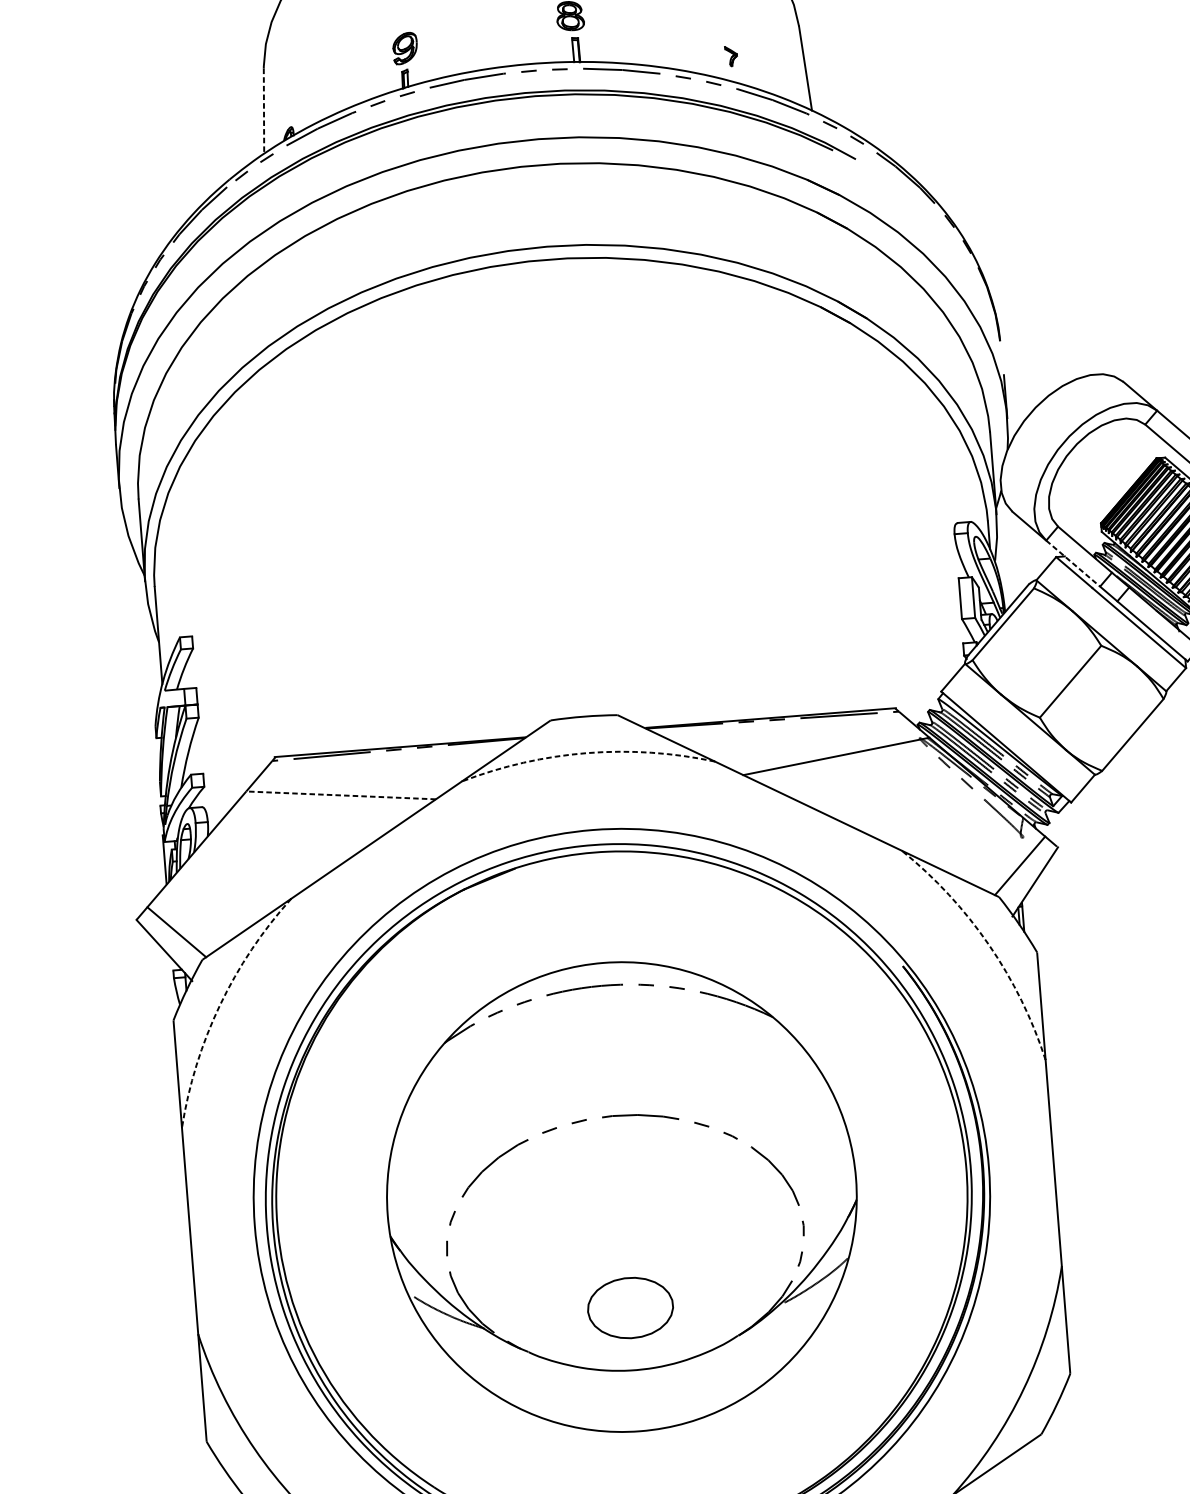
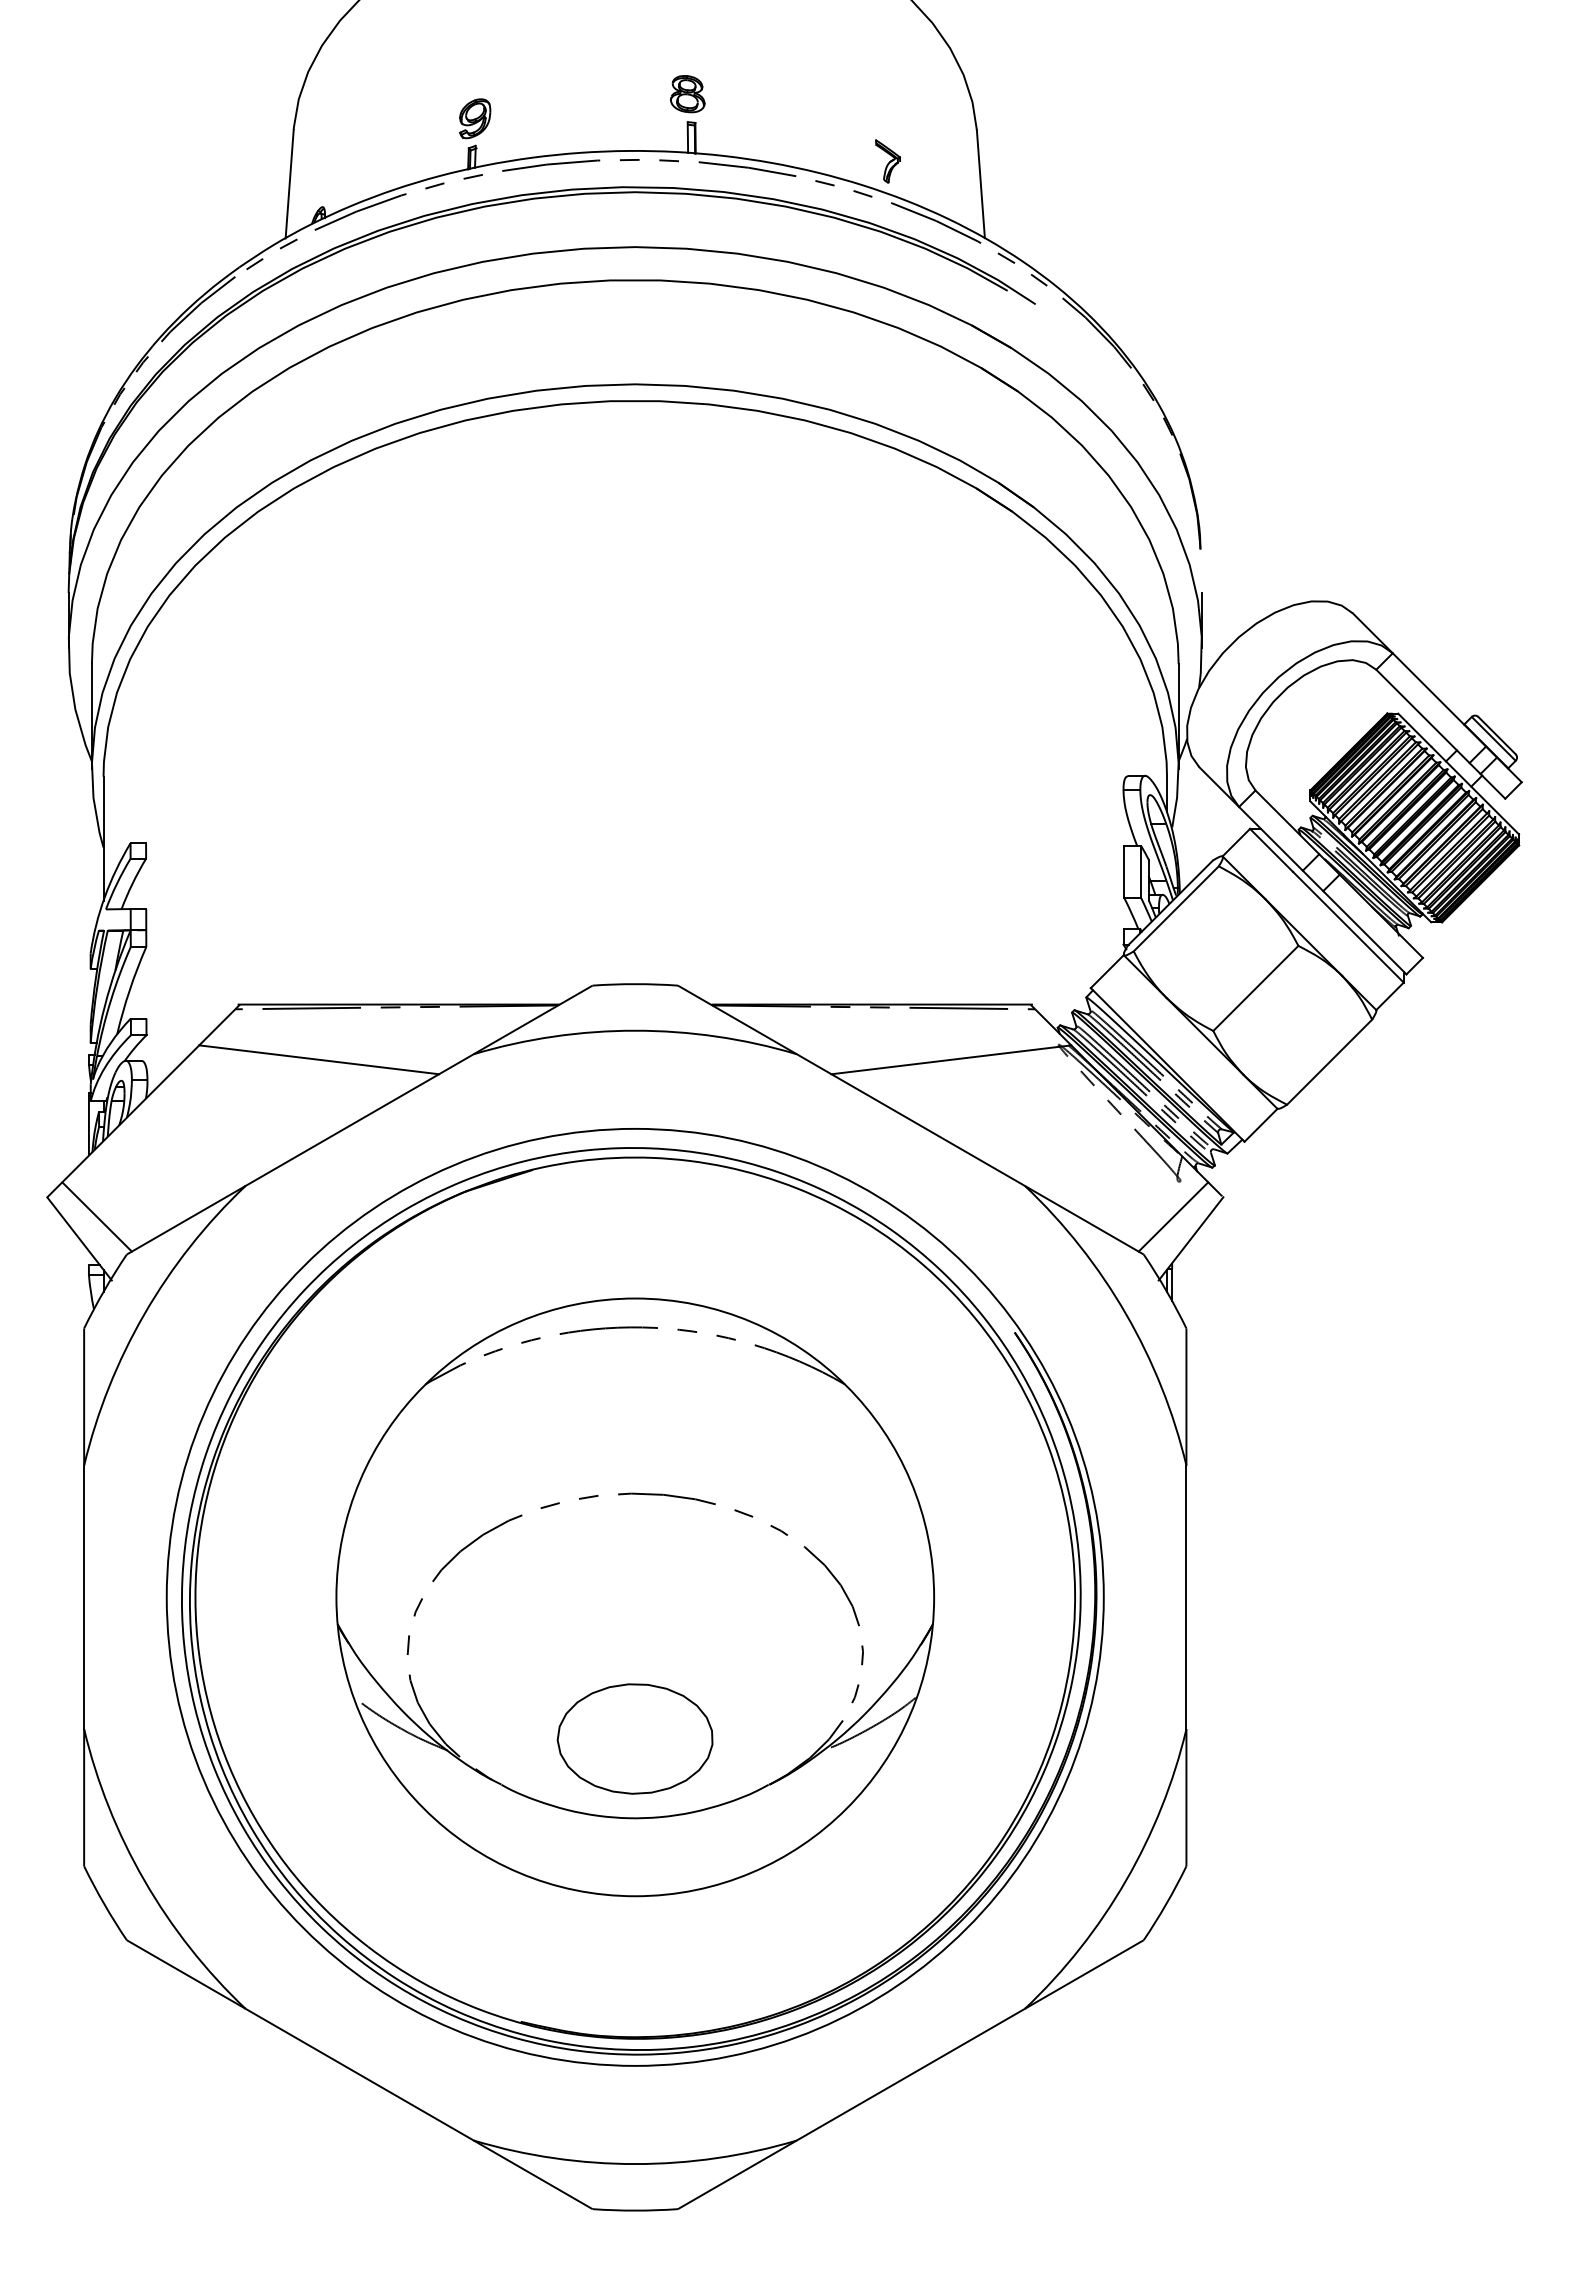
part: (730, 56) -> (887, 161), size x1.67
line: (263, 111) -> (289, 184), dashed -> solid
line: (1073, 564) -> (1271, 839), dashed -> solid
arc: (587, 752) -> (635, 1030), dashed -> solid
line: (341, 795) -> (319, 1059), dashed -> solid
arc: (989, 945) -> (1126, 1314), dashed -> solid
arc: (219, 1005) -> (144, 1314), dashed -> solid
part: (629, 1307) -> (634, 1738), size x1.43

